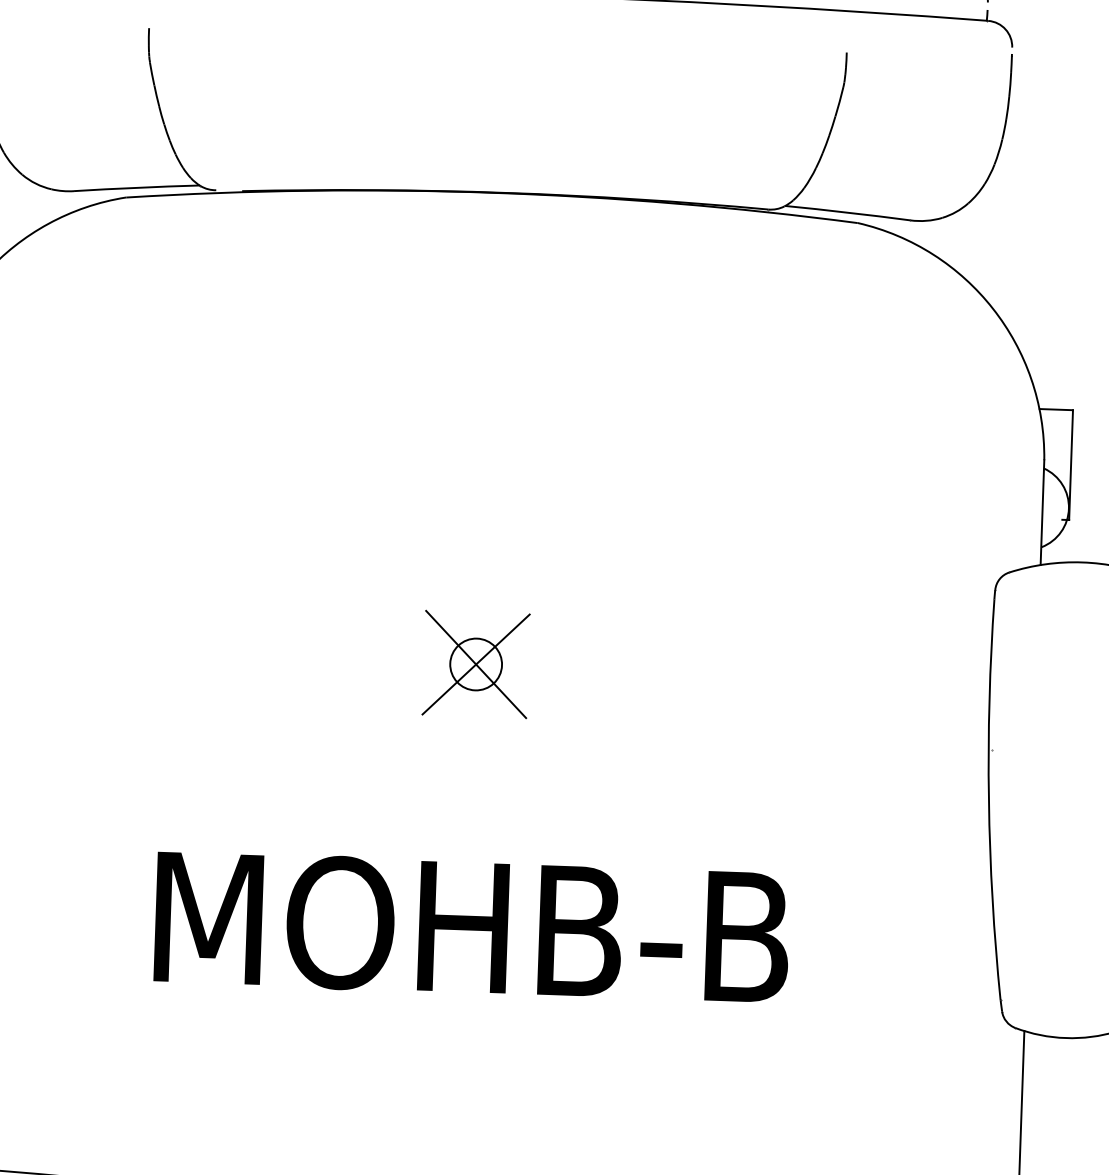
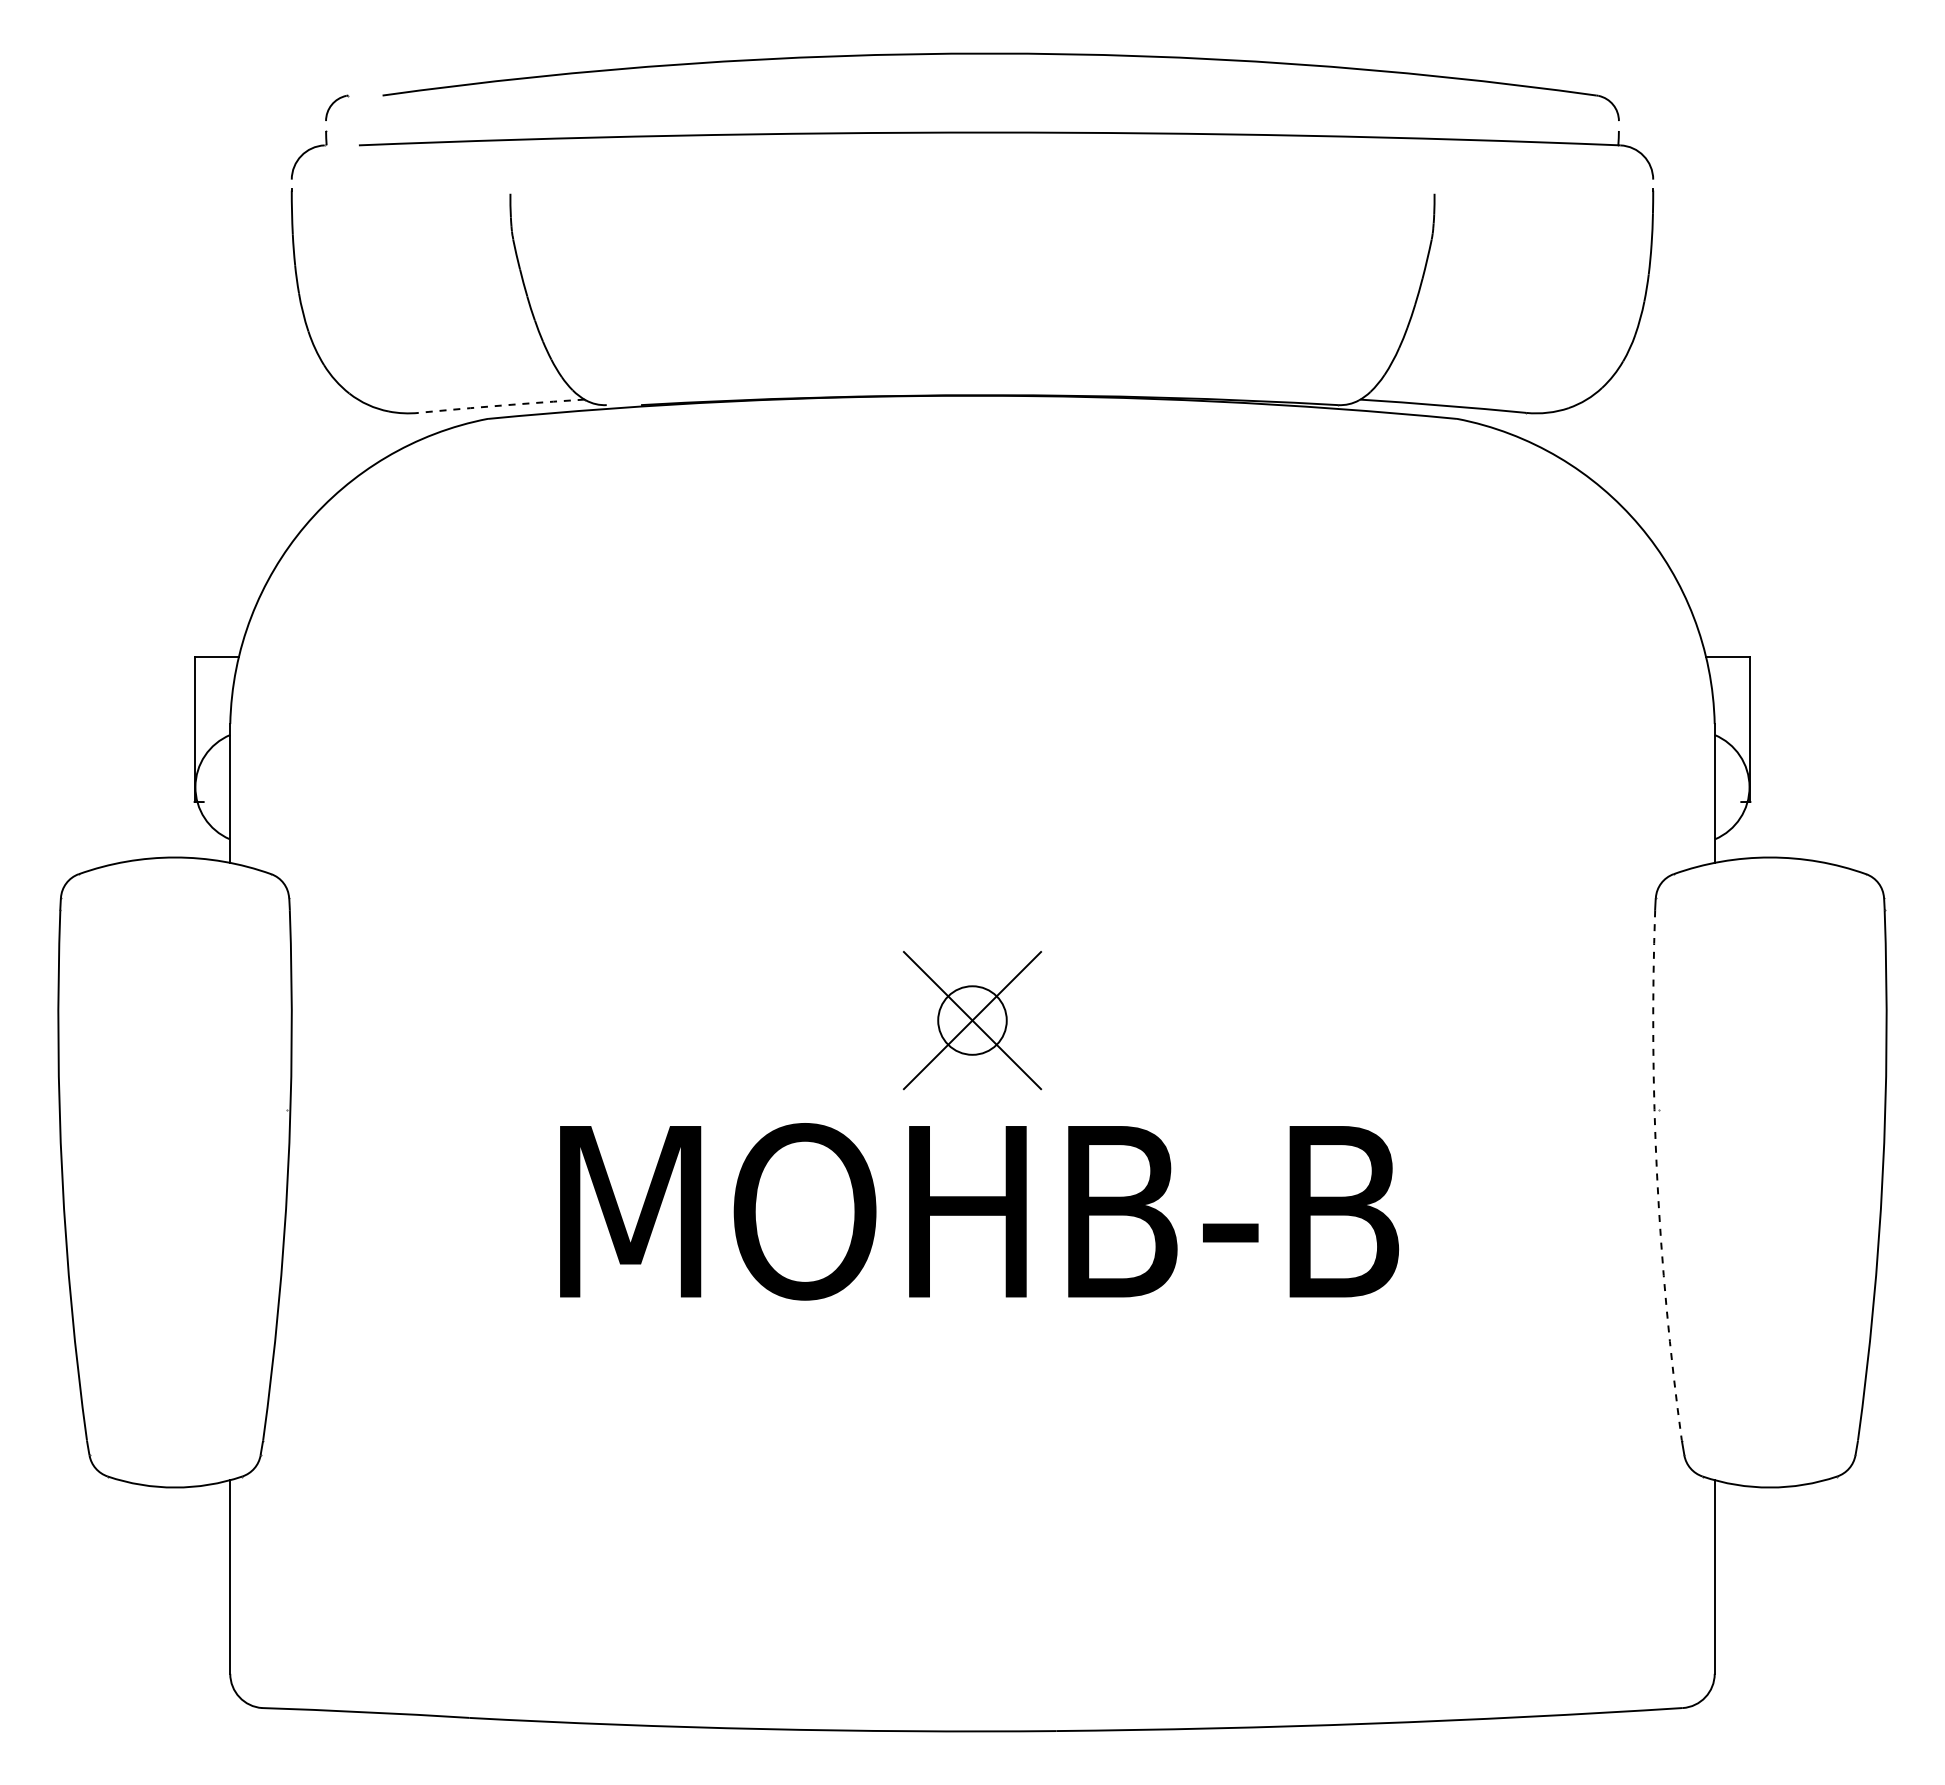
arc: (136, 187) -> (501, 405), solid -> dashed
arc: (989, 800) -> (1657, 1176), solid -> dashed
text: (472, 927) -> (979, 1211), moved

